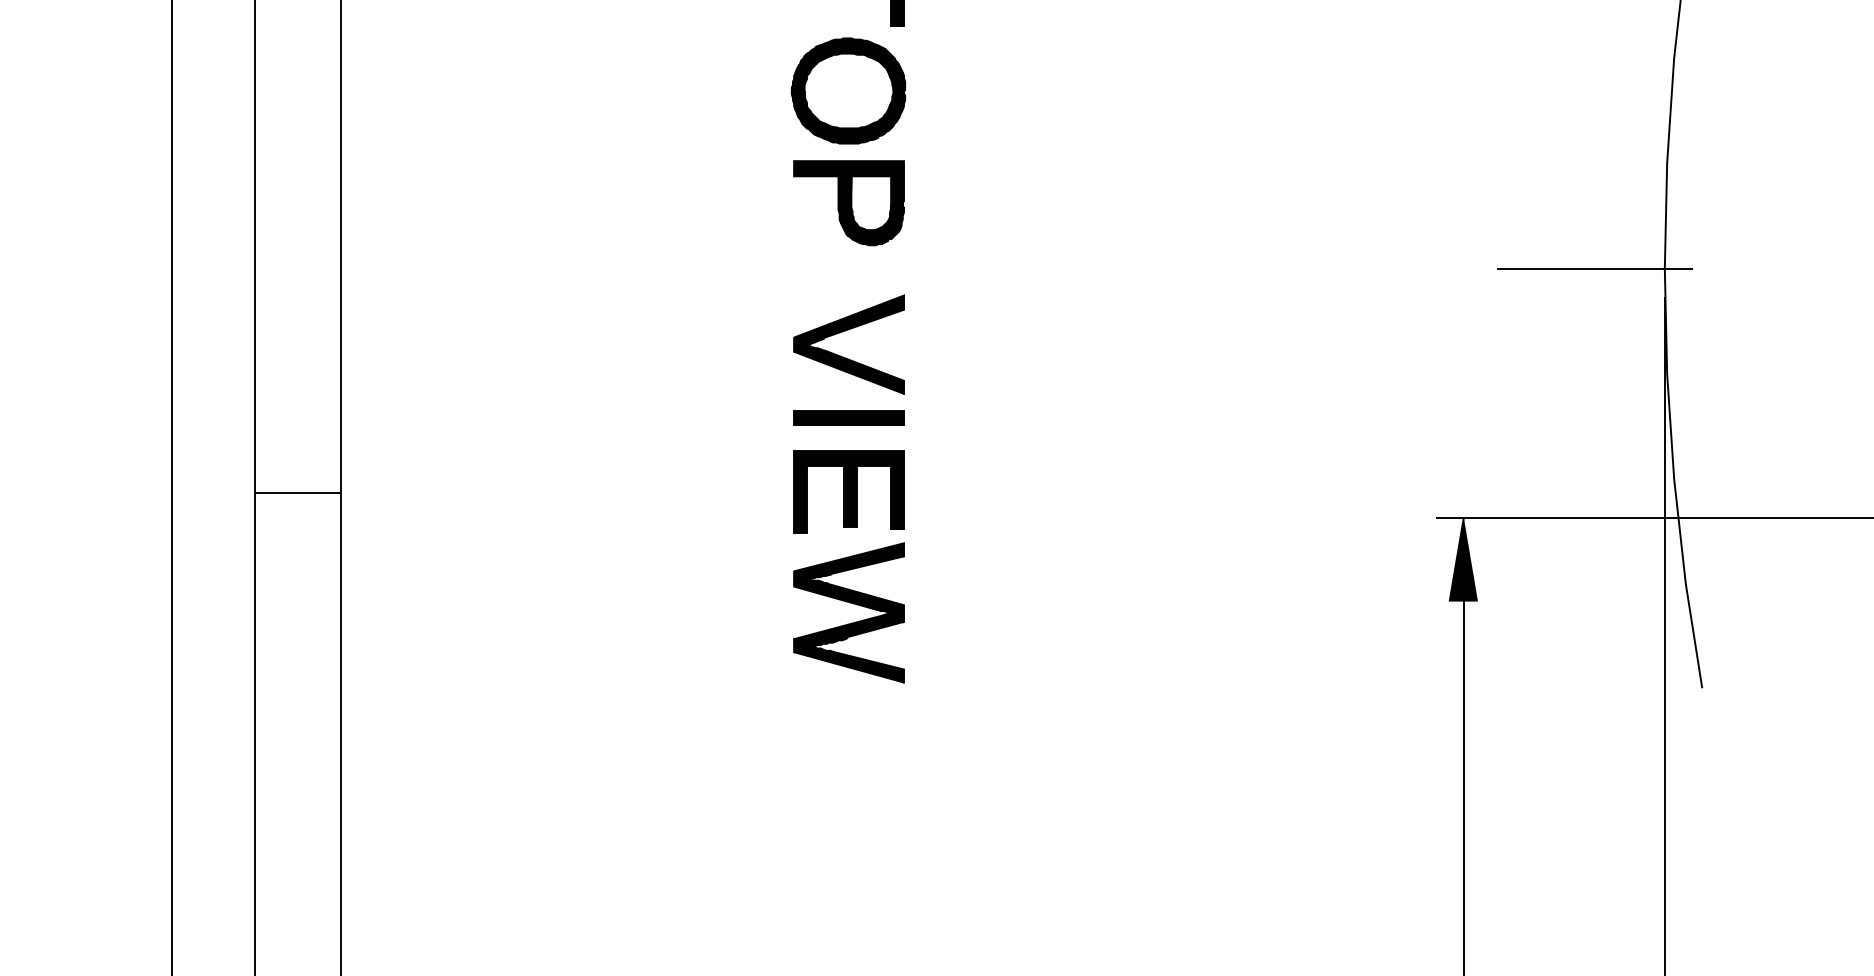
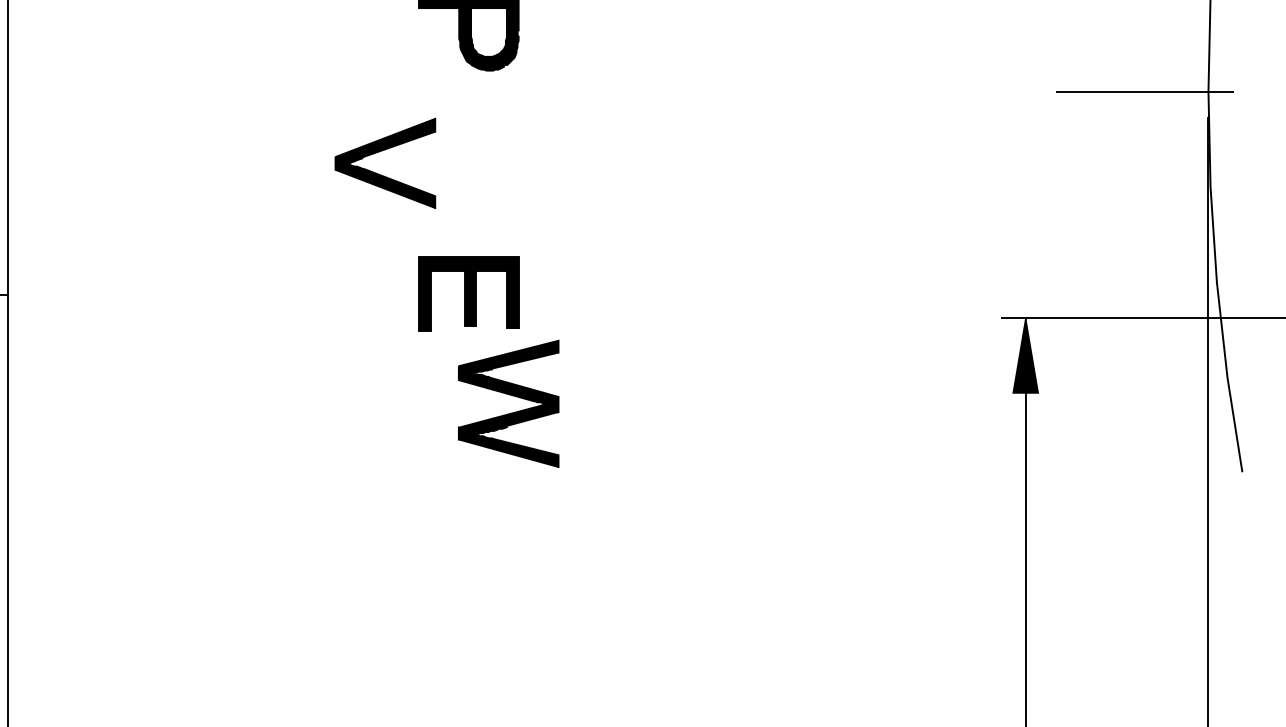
part: (843, 356) -> (380, 174), moved
part: (848, 417) -> (468, 226), removed
part: (849, 603) -> (509, 395), moved

